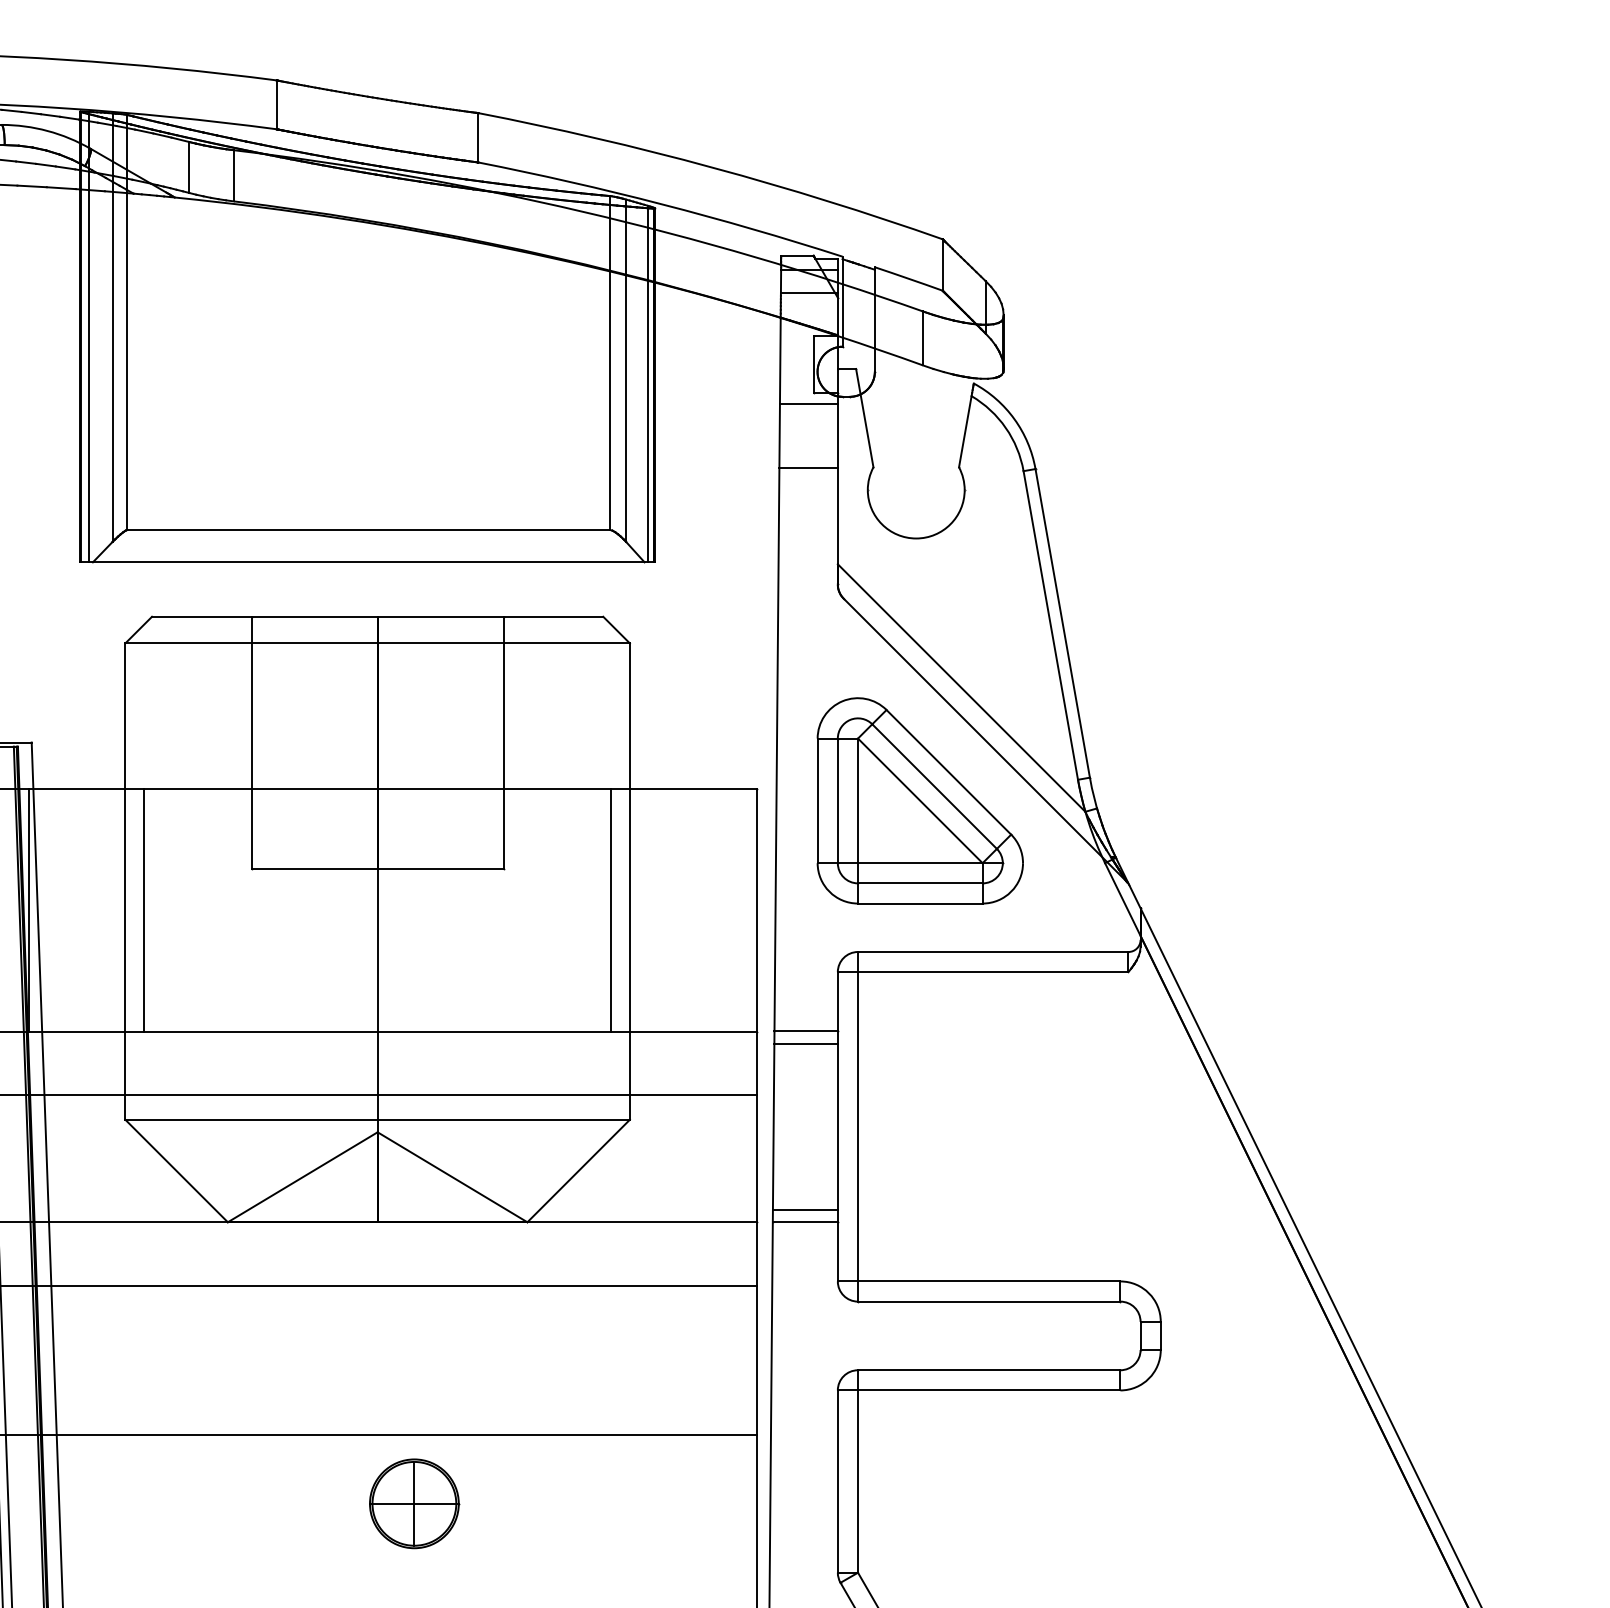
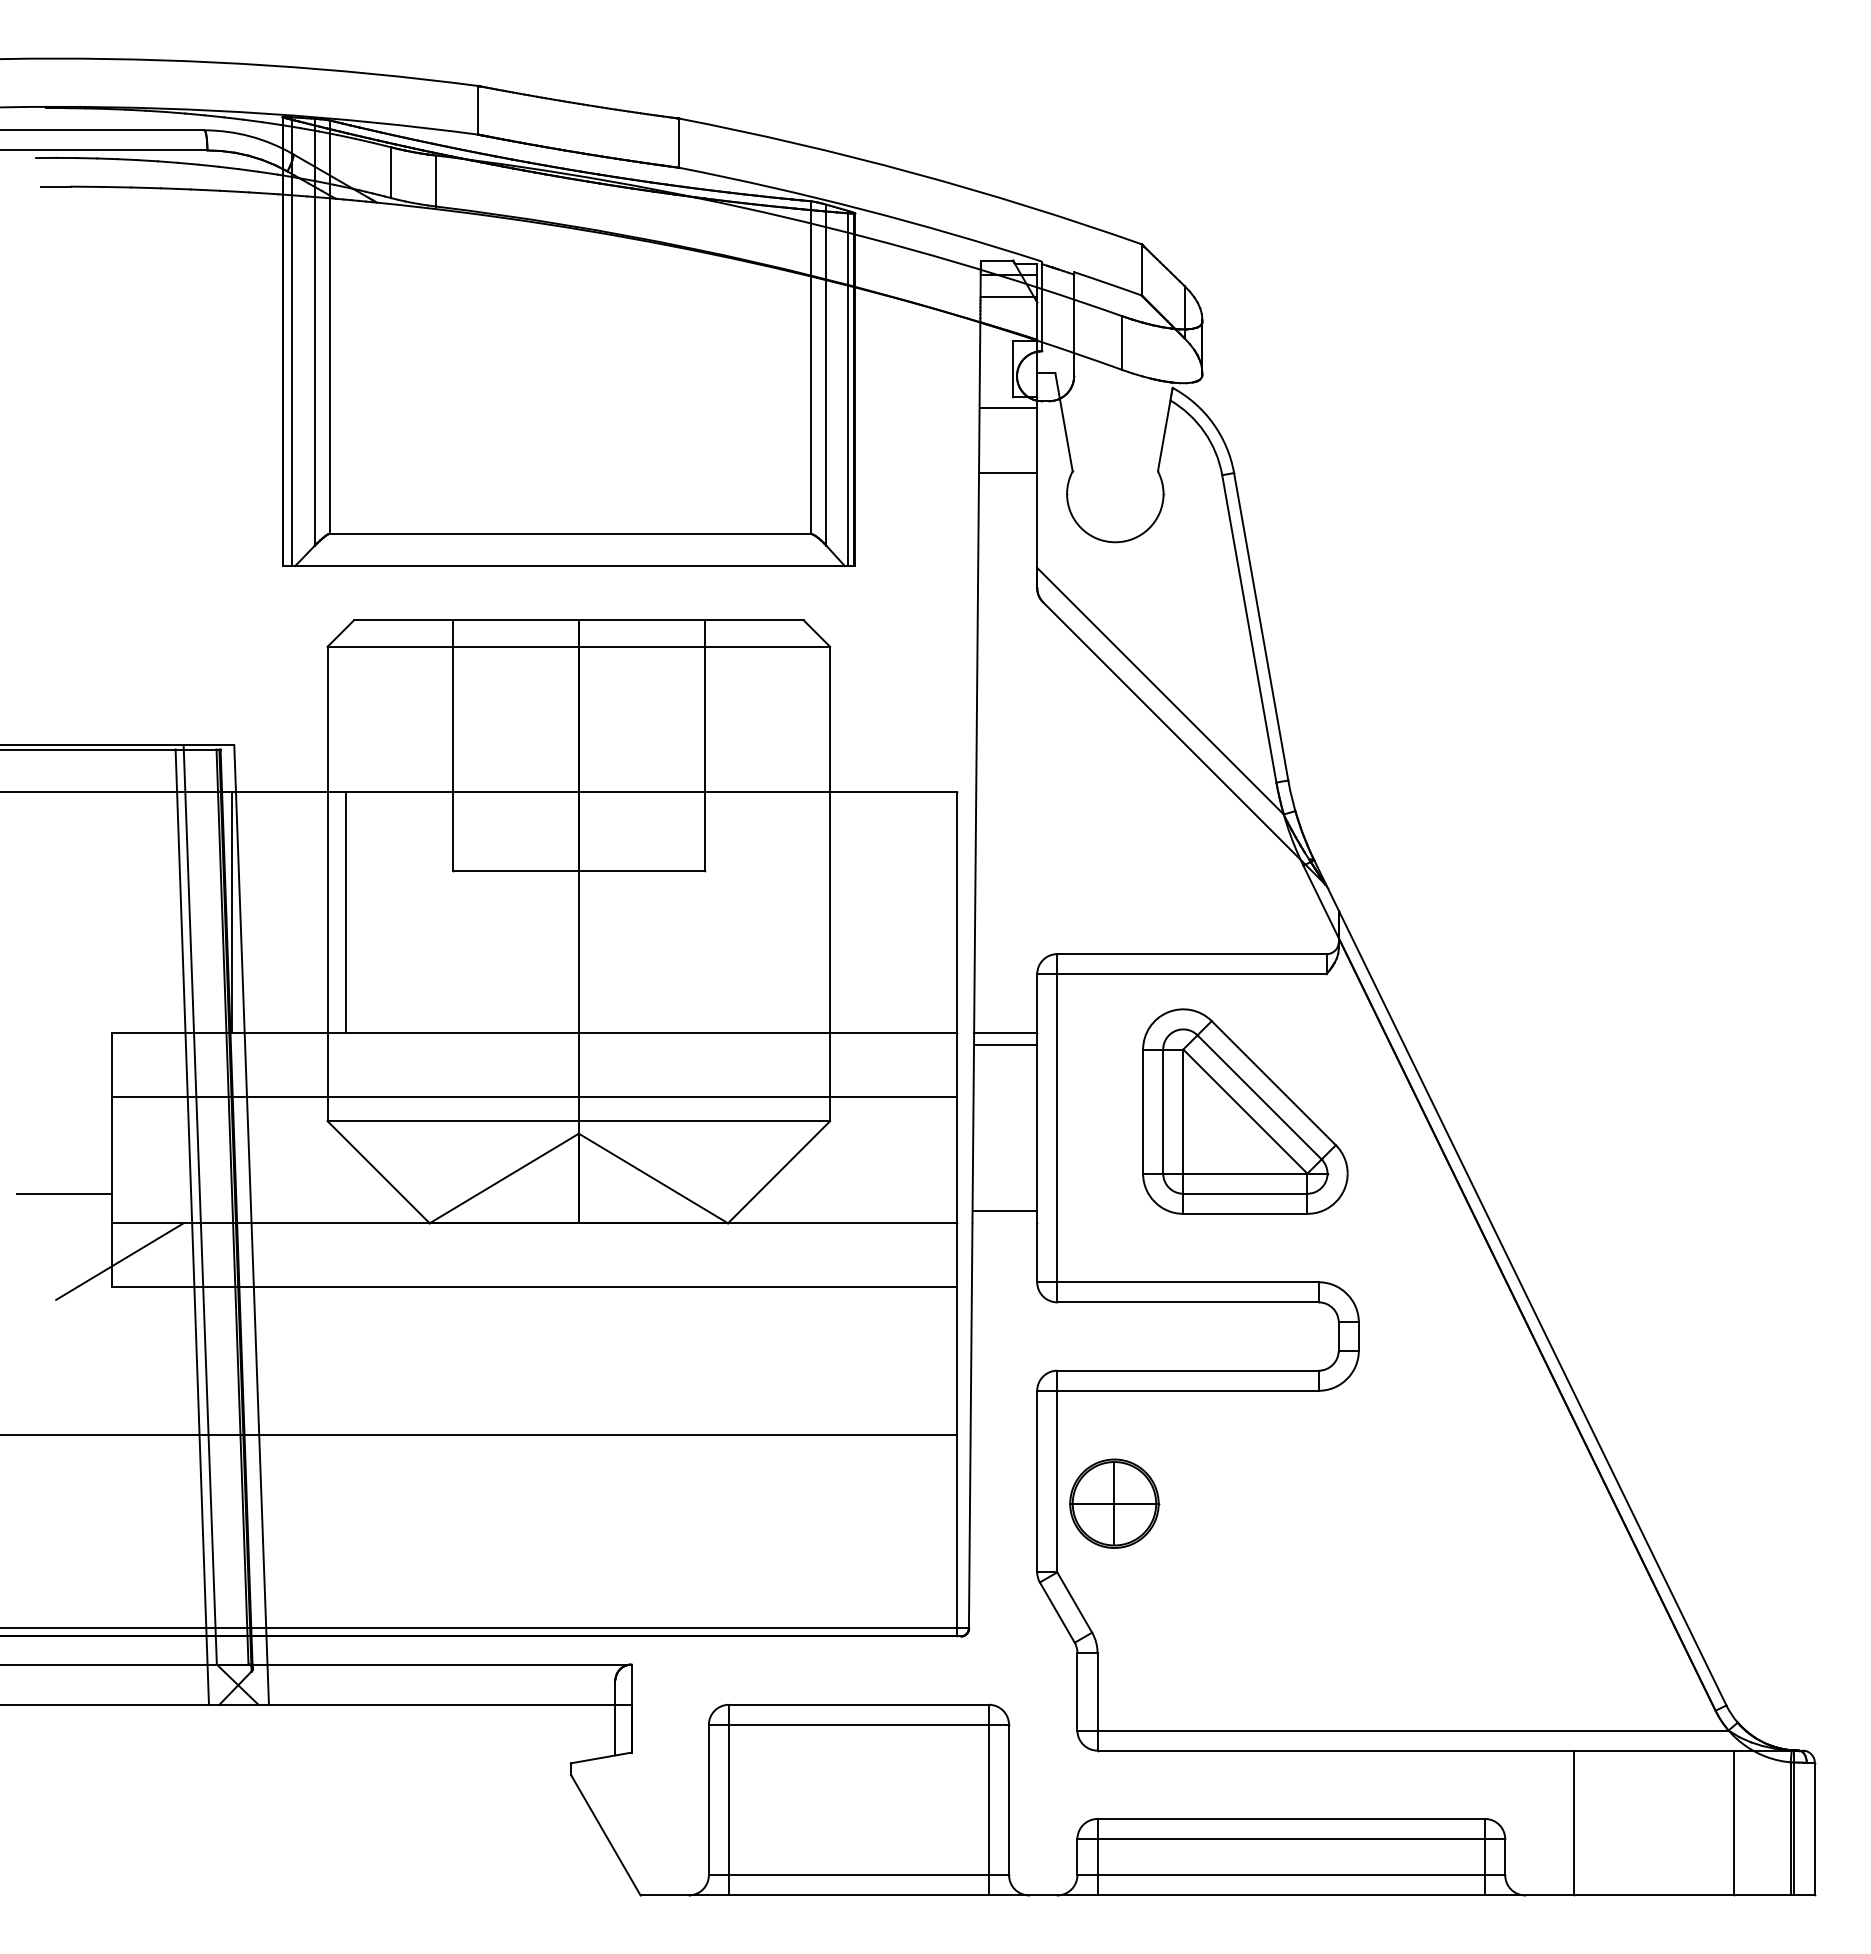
part: (920, 800) -> (1245, 1111), moved
line: (611, 910) -> (811, 912), removed
line: (804, 1222) -> (1004, 1223), removed
part: (414, 1503) -> (1114, 1503), moved

